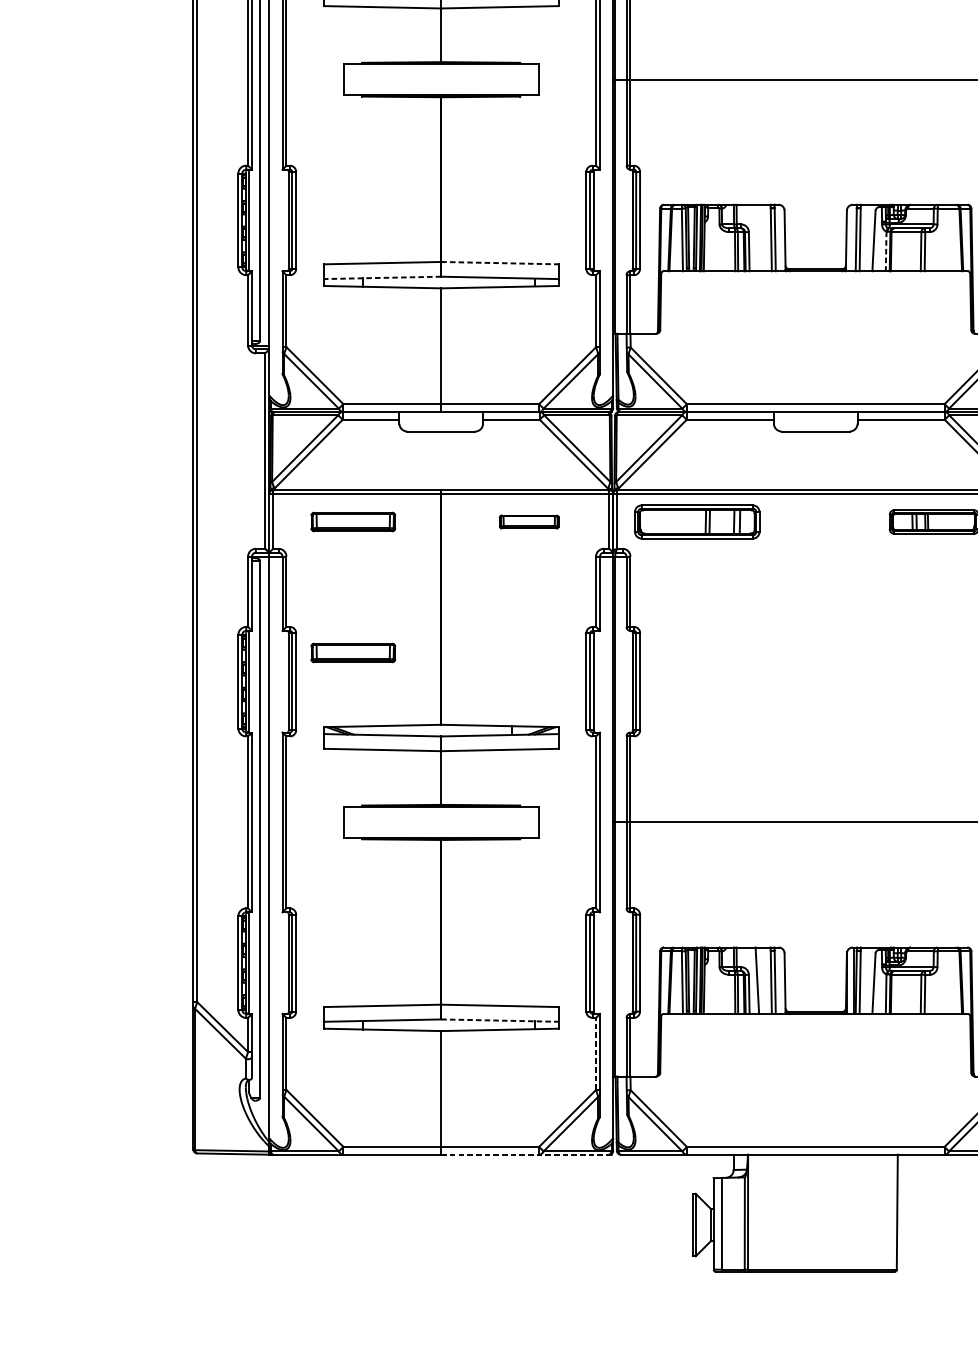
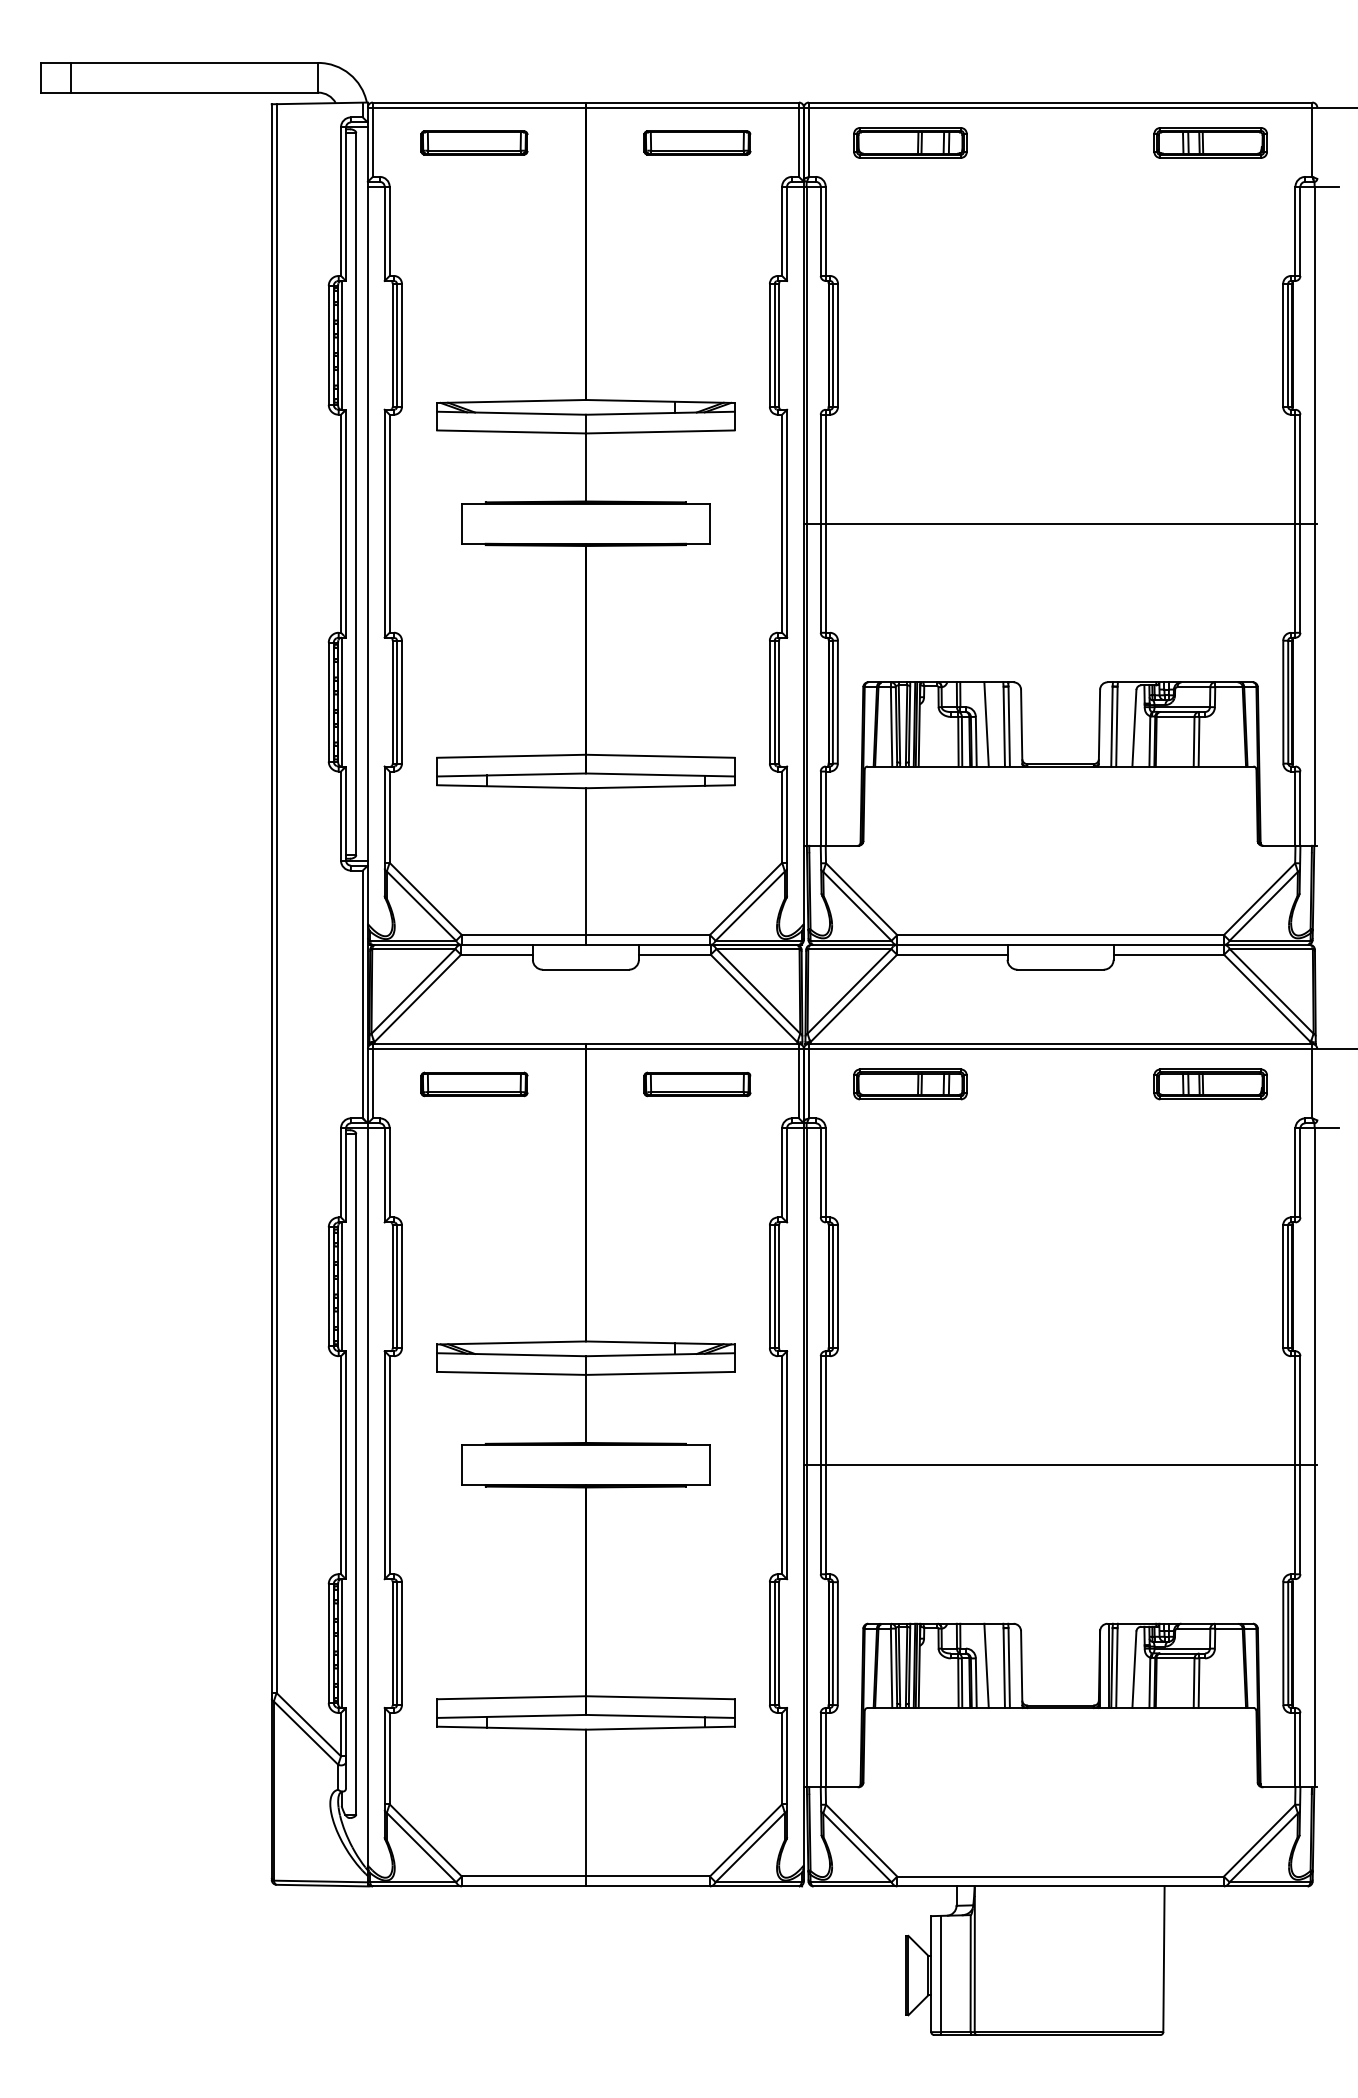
line: (757, 238) -> (986, 724), added
line: (885, 251) -> (1149, 741), dashed -> solid
line: (500, 263) -> (660, 756), dashed -> solid
line: (382, 277) -> (511, 774), dashed -> solid
part: (529, 522) -> (697, 1084), size x1.43
part: (697, 522) -> (910, 1084), size x0.71
part: (353, 653) -> (474, 1250), removed
line: (500, 1020) -> (660, 1716), dashed -> solid
line: (596, 1053) -> (782, 1758), dashed -> solid
line: (526, 1154) -> (694, 1886), dashed -> solid

